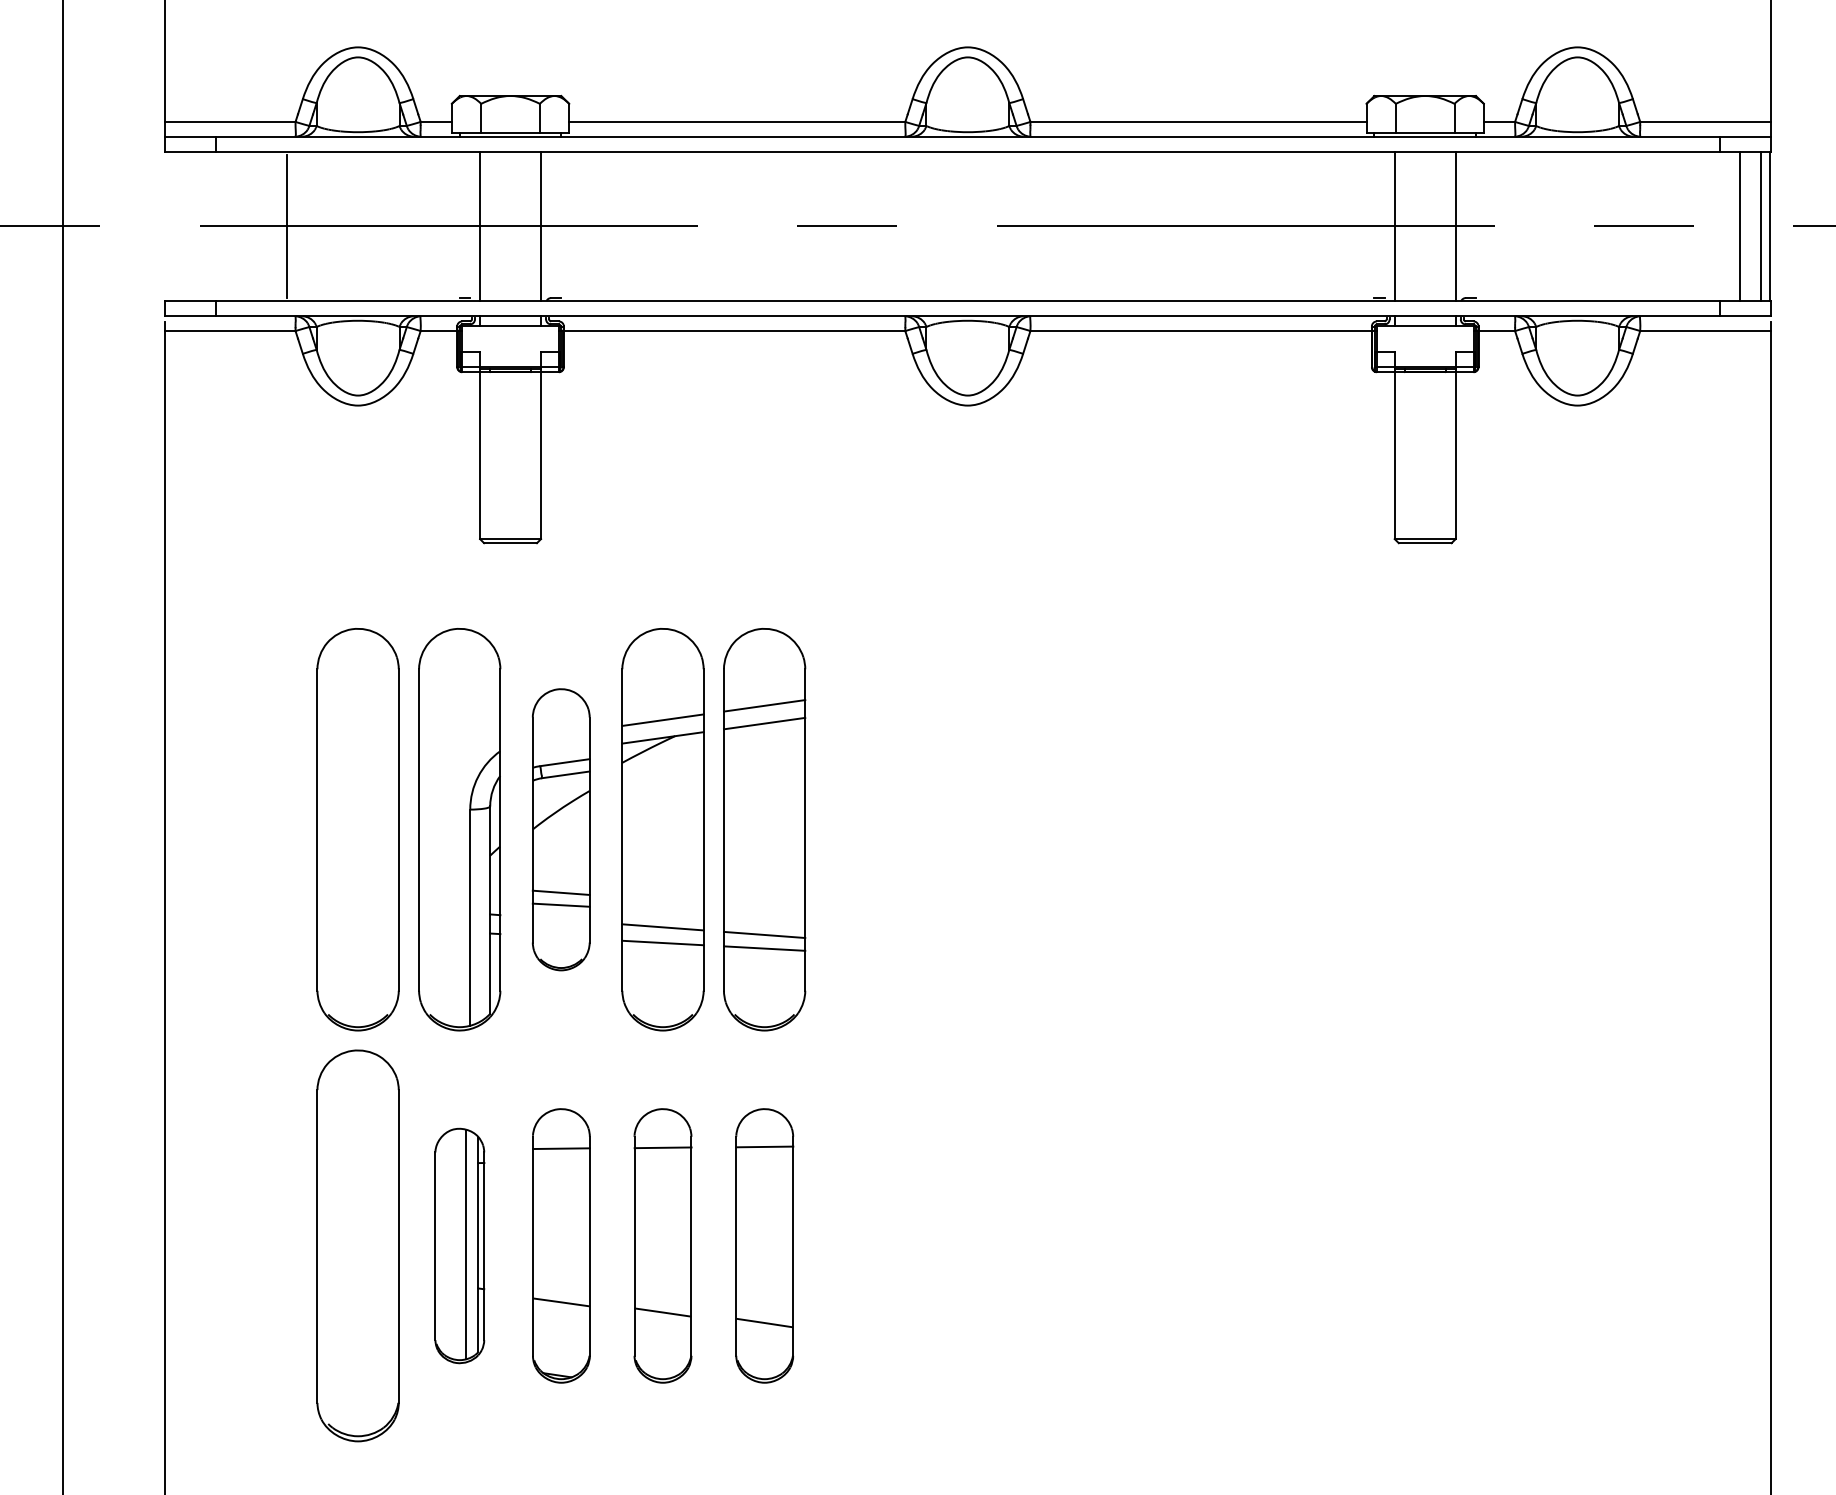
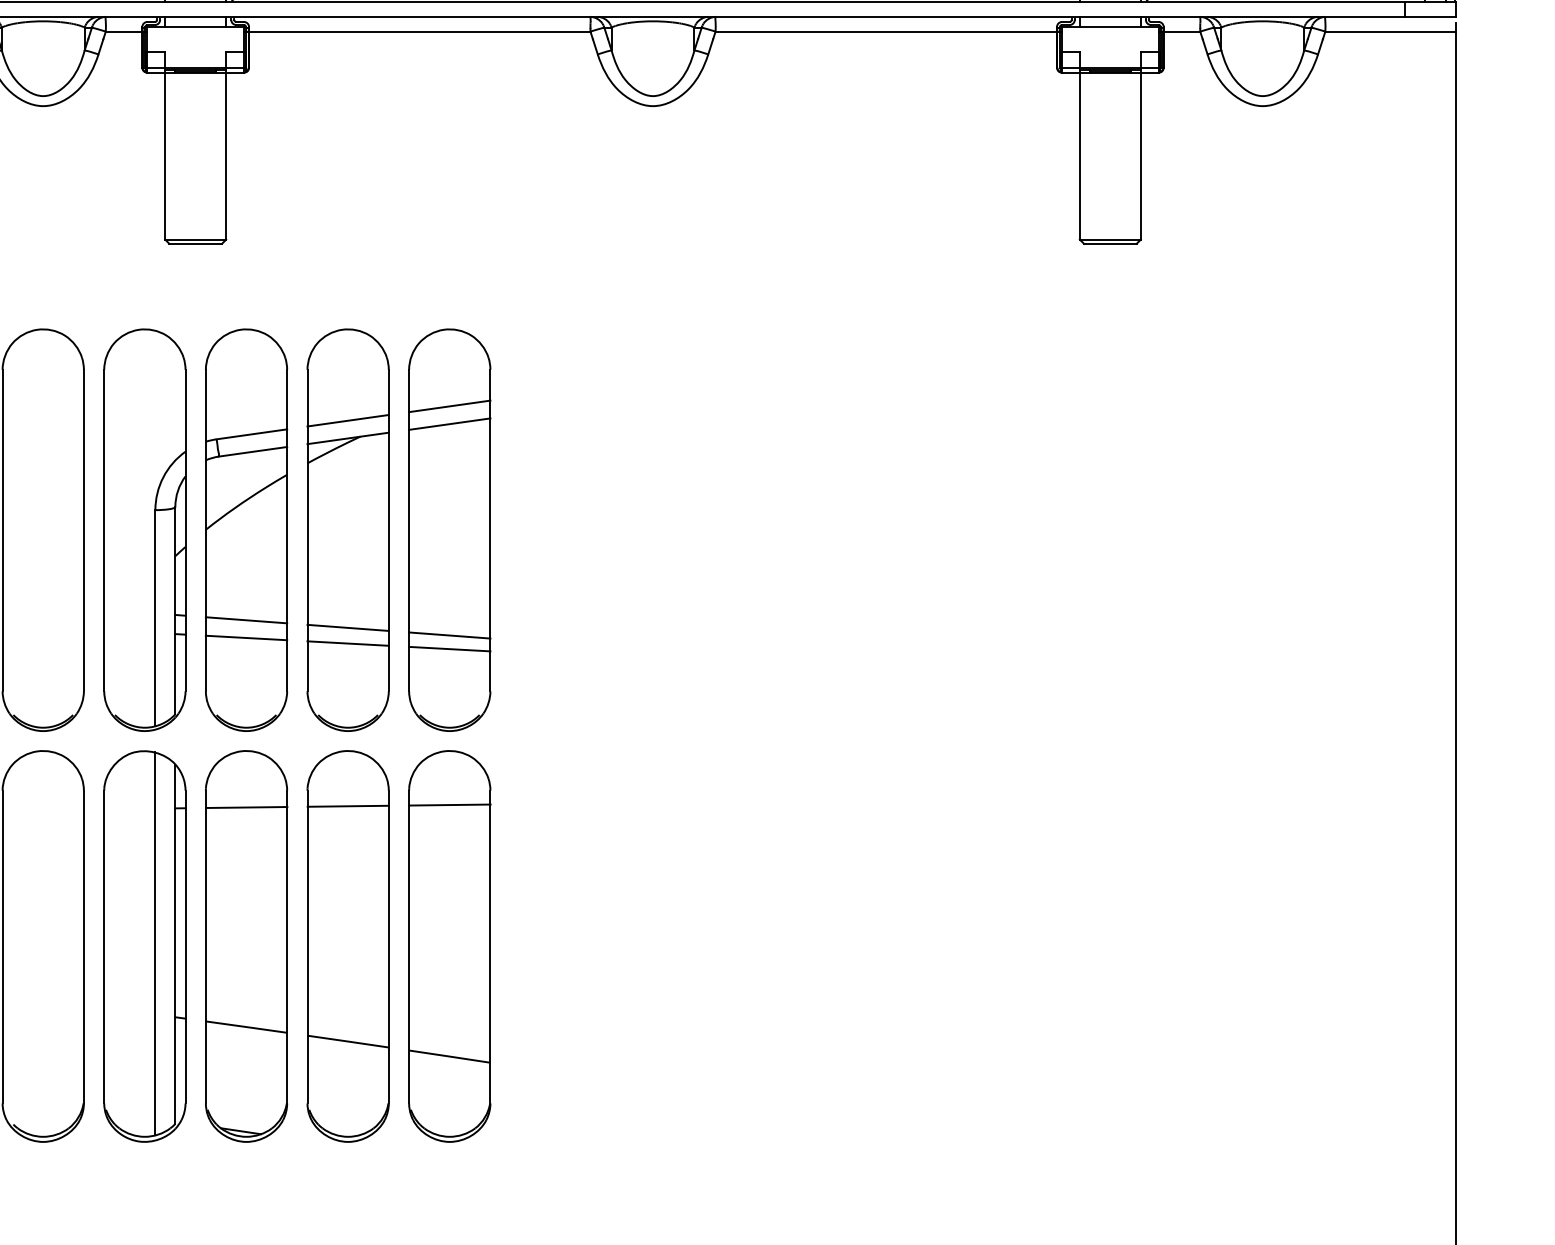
part: (560, 829) -> (245, 530), size x1.43
part: (459, 1245) -> (144, 946), size x1.67
part: (561, 1245) -> (246, 946), size x1.43
part: (662, 1245) -> (347, 946), size x1.43
part: (764, 1245) -> (449, 946), size x1.43

